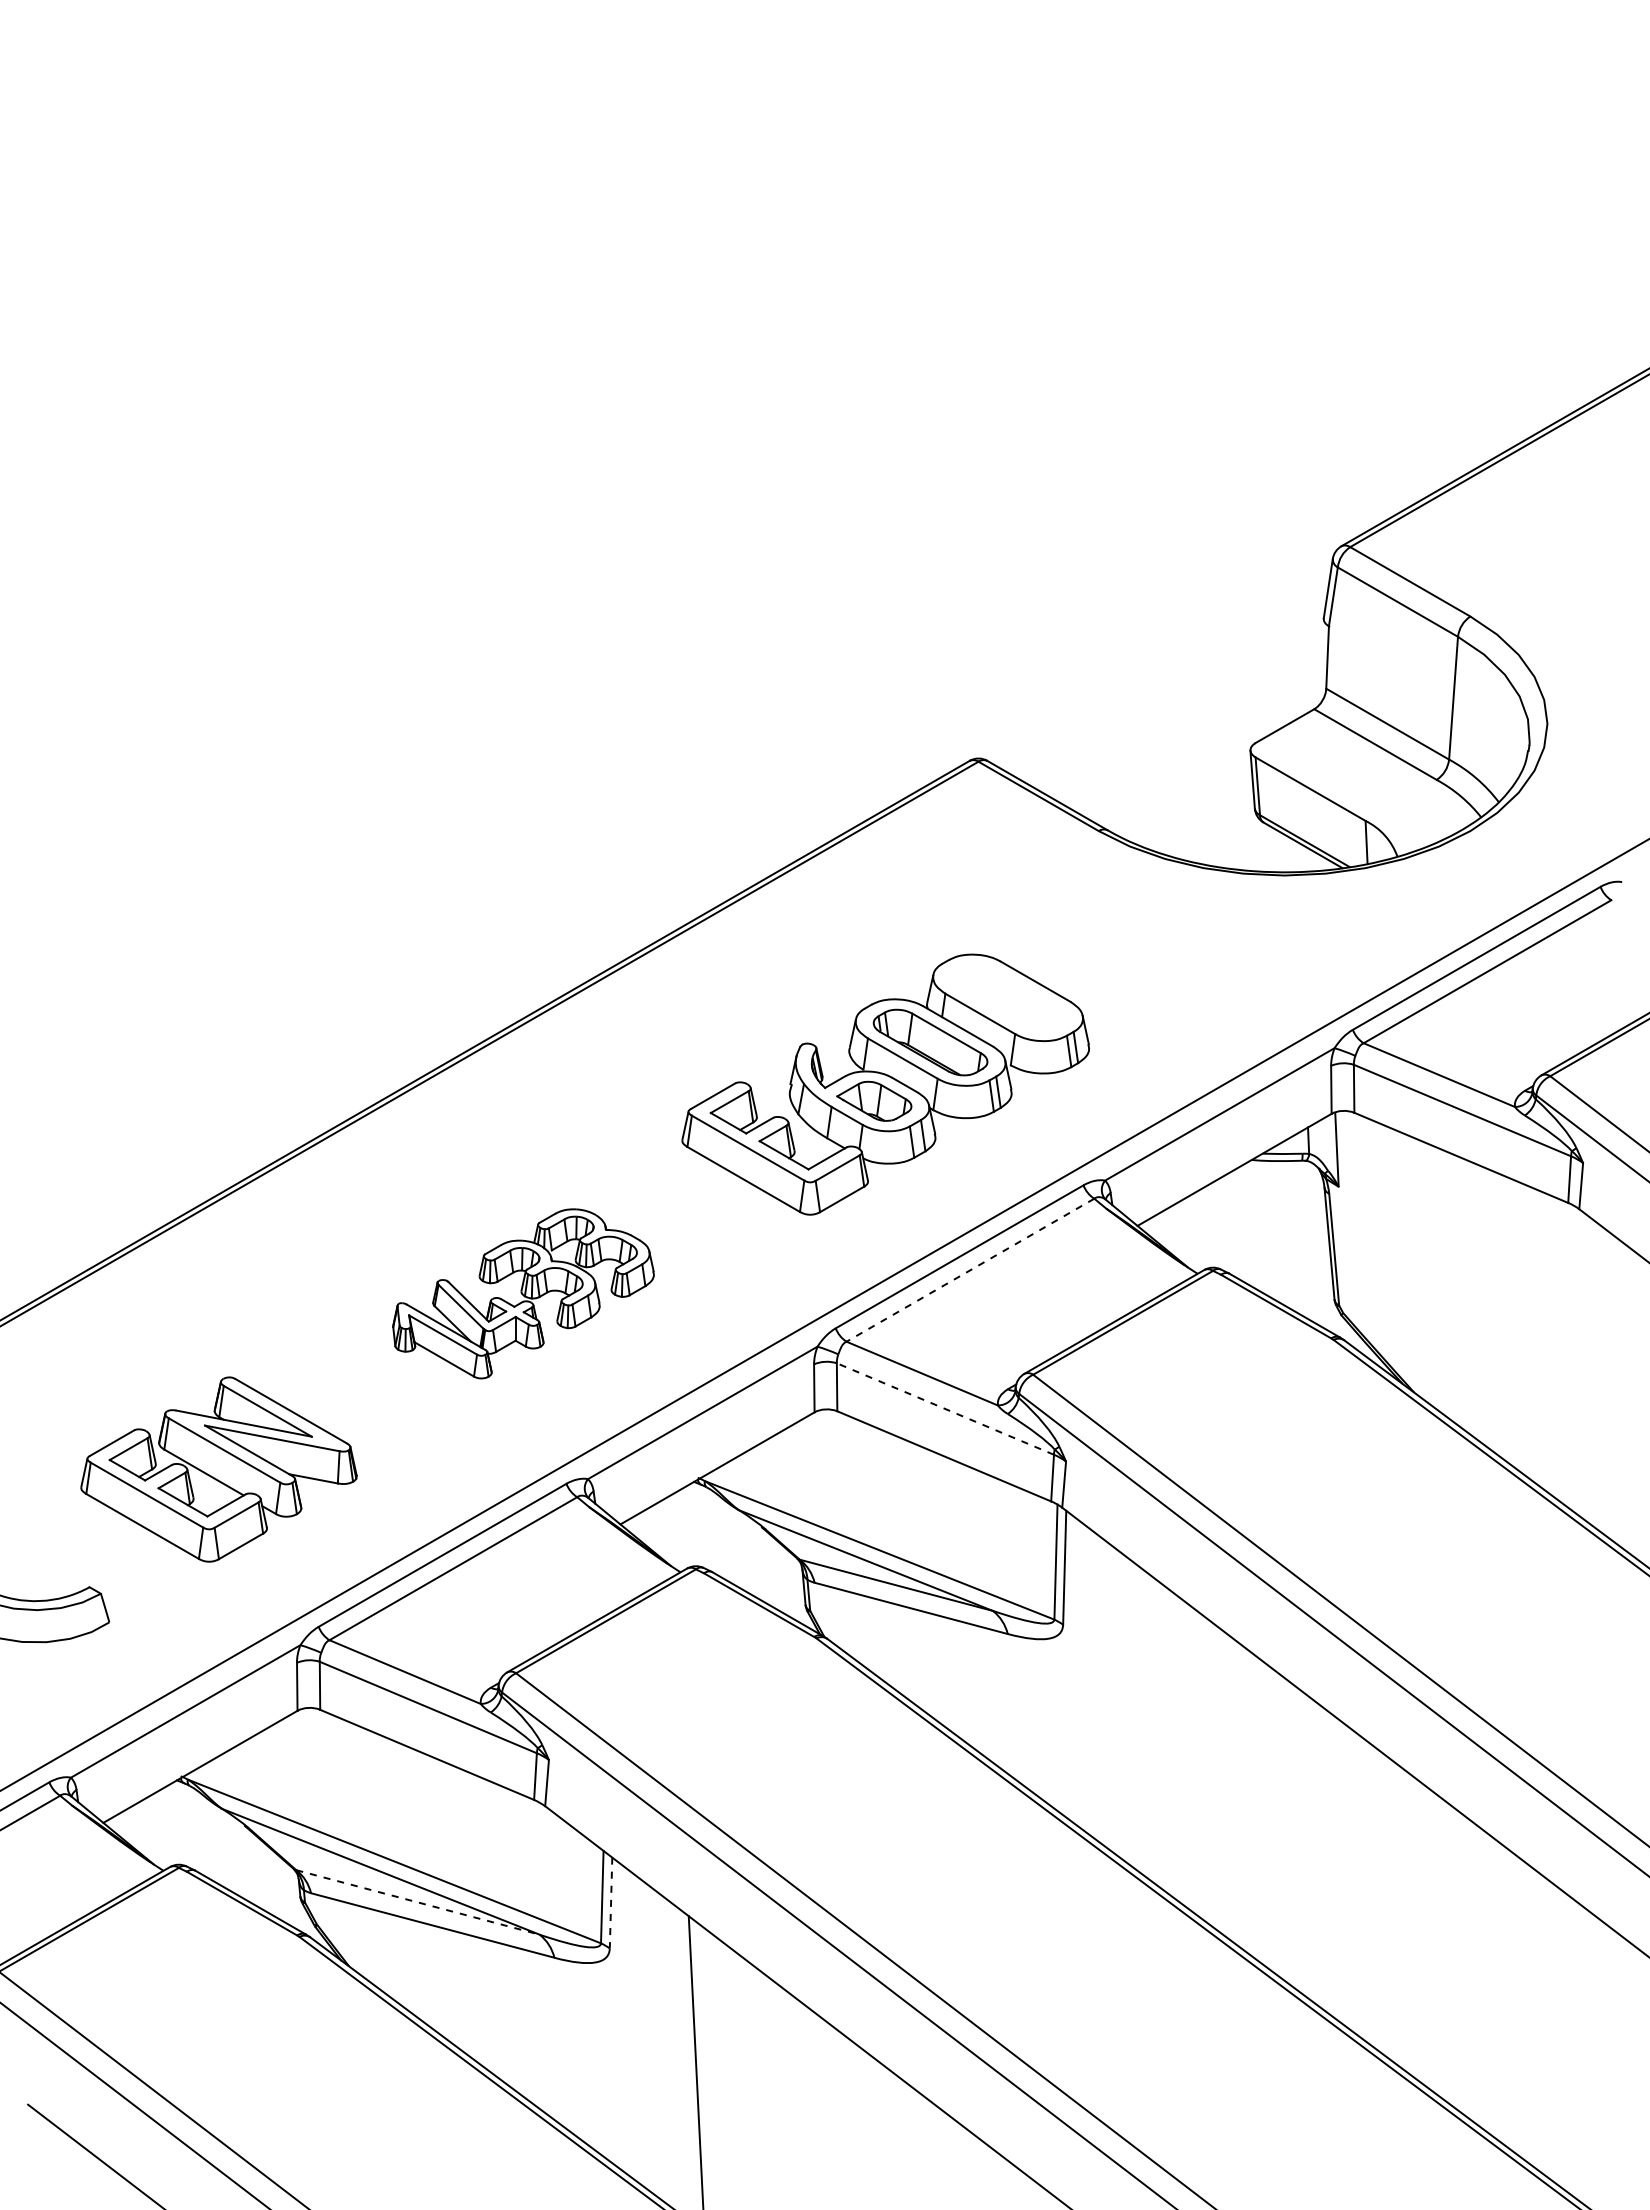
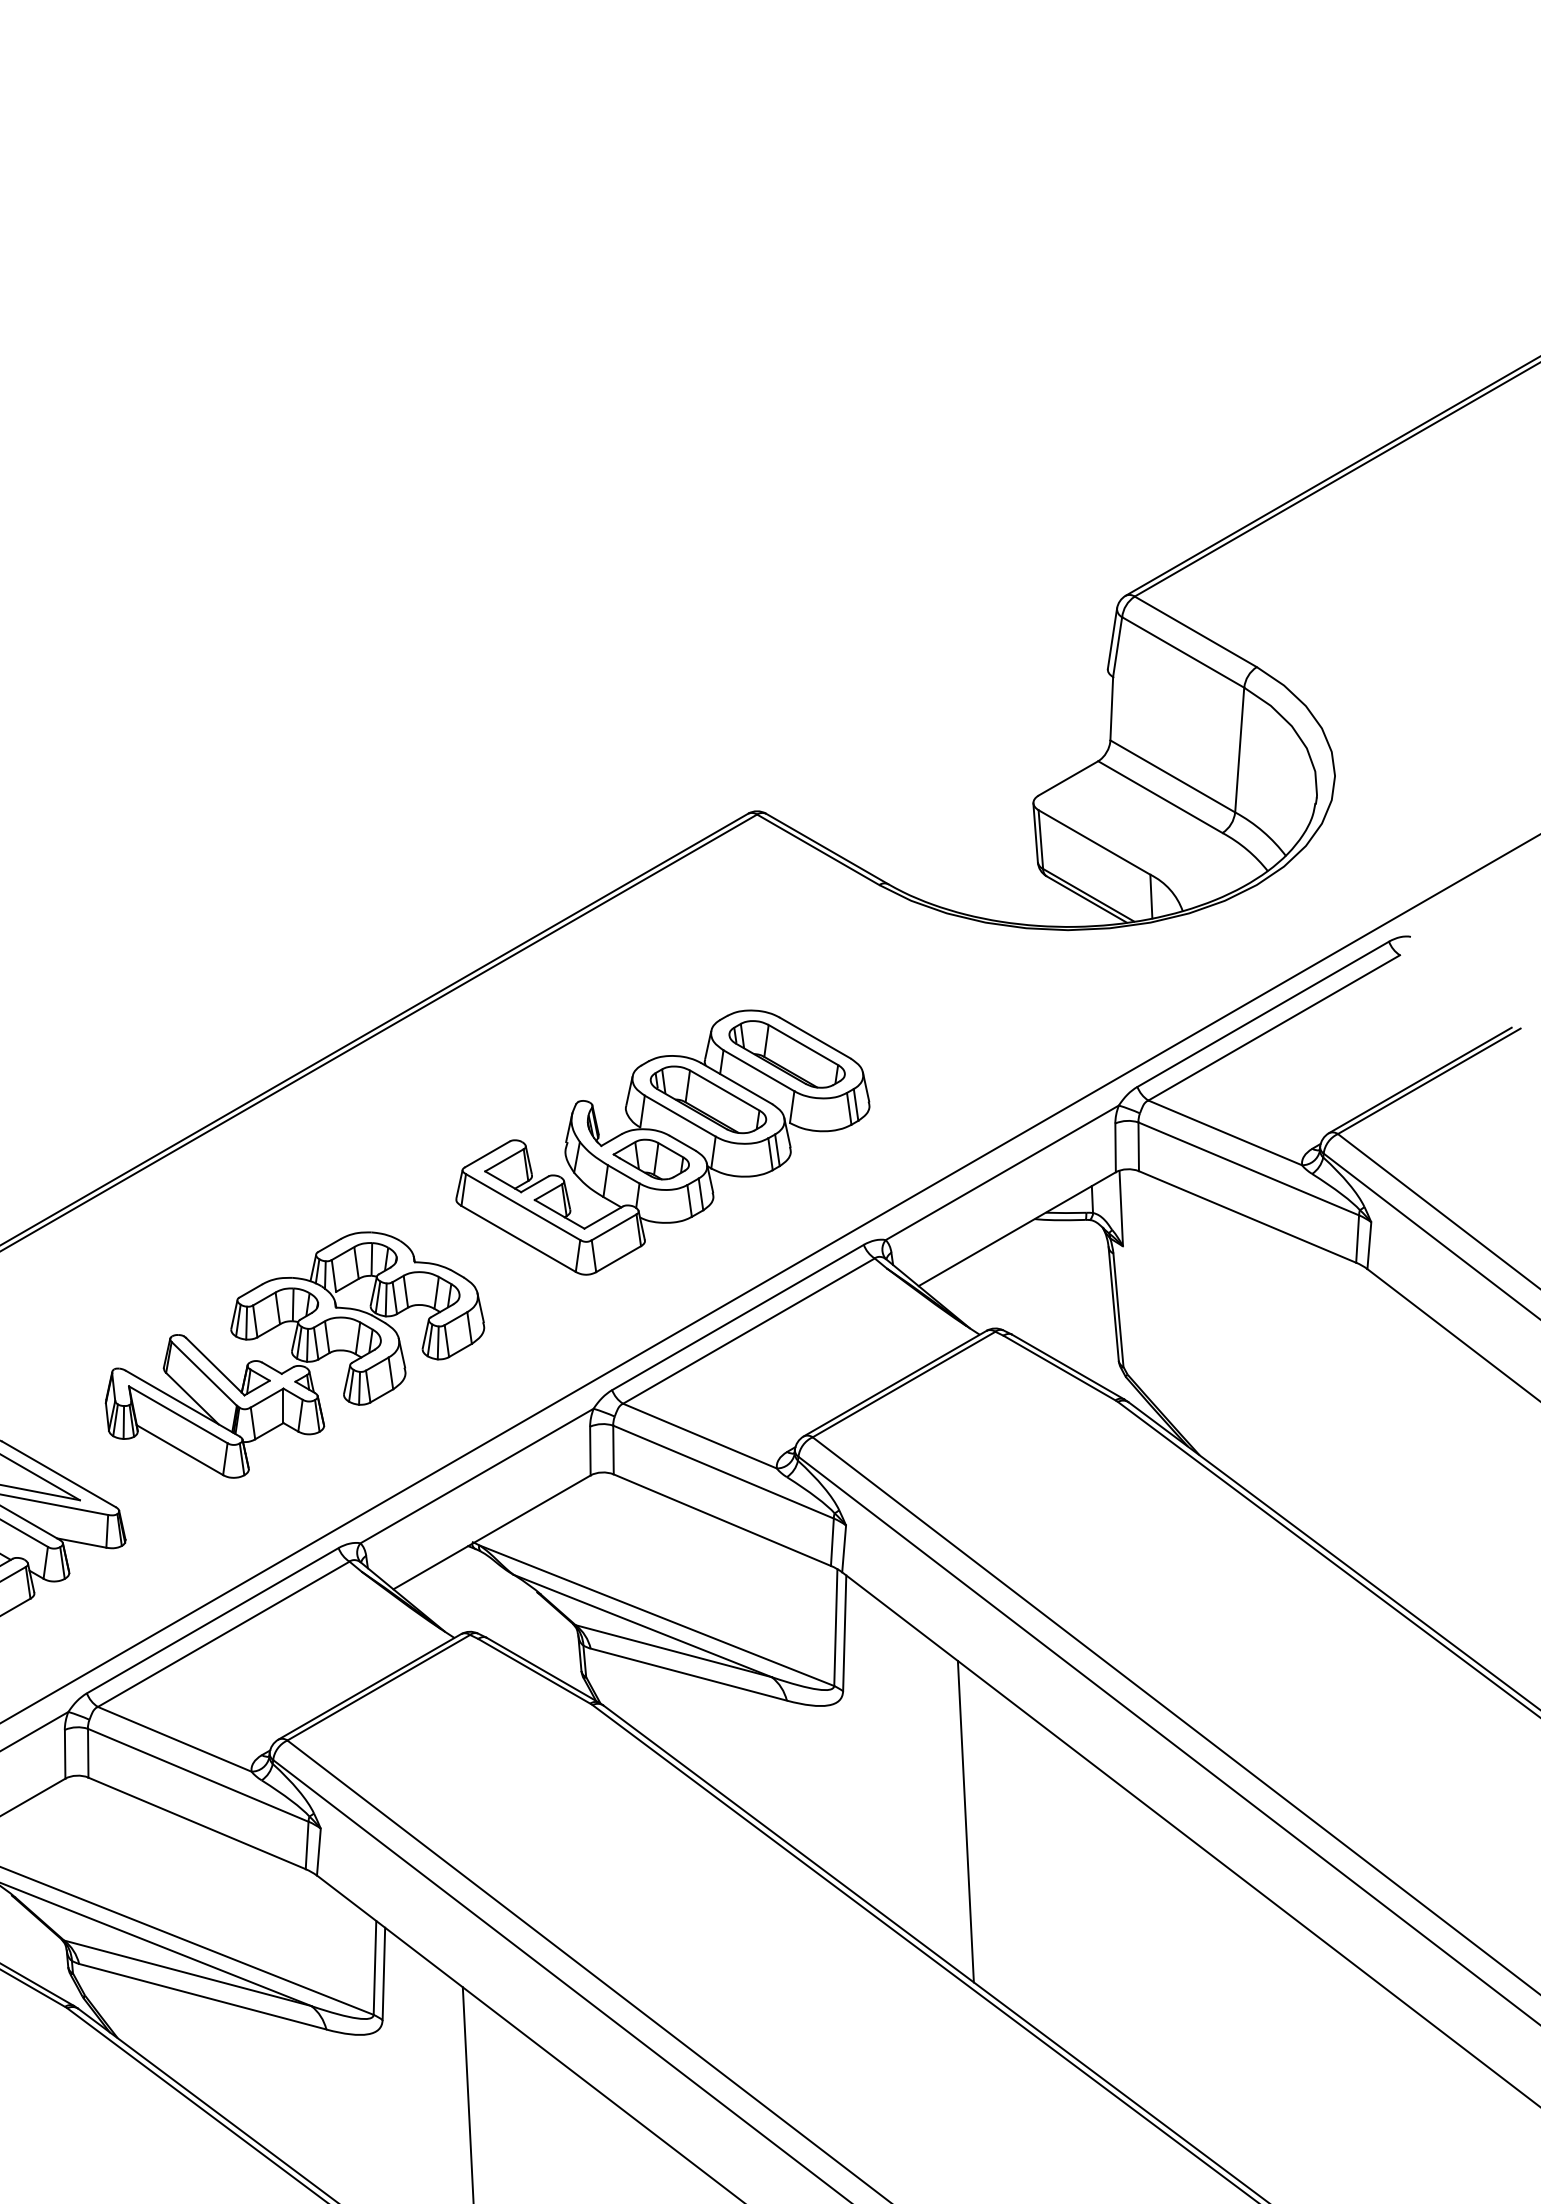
part: (1007, 997) -> (786, 1054), added
line: (970, 1270) -> (749, 1331), dashed -> solid
part: (523, 1293) -> (294, 1354), size x1.43
line: (945, 1409) -> (723, 1472), dashed -> solid
line: (1183, 1752) -> (965, 1821), added
line: (418, 1902) -> (188, 1973), dashed -> solid
line: (611, 1903) -> (384, 1974), dashed -> solid

